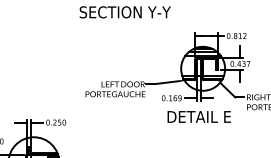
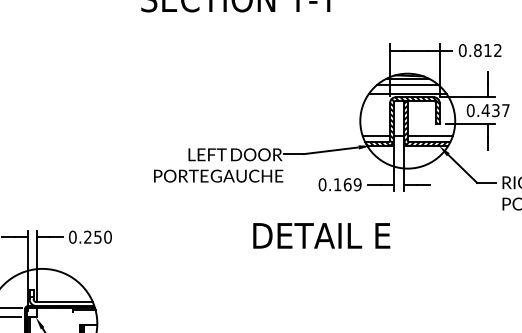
text: (198, 116) -> (320, 234), moved

